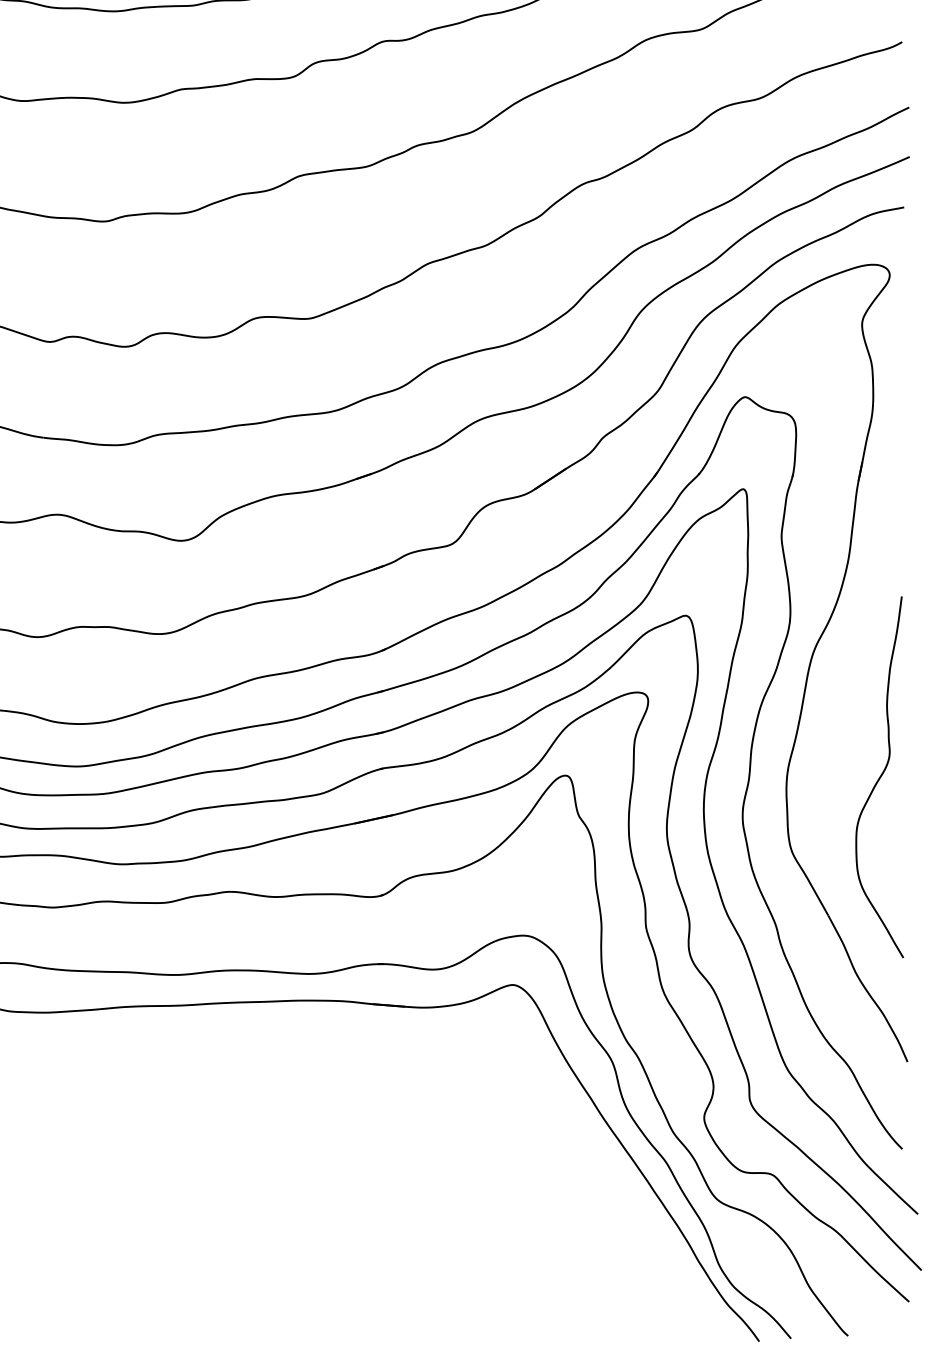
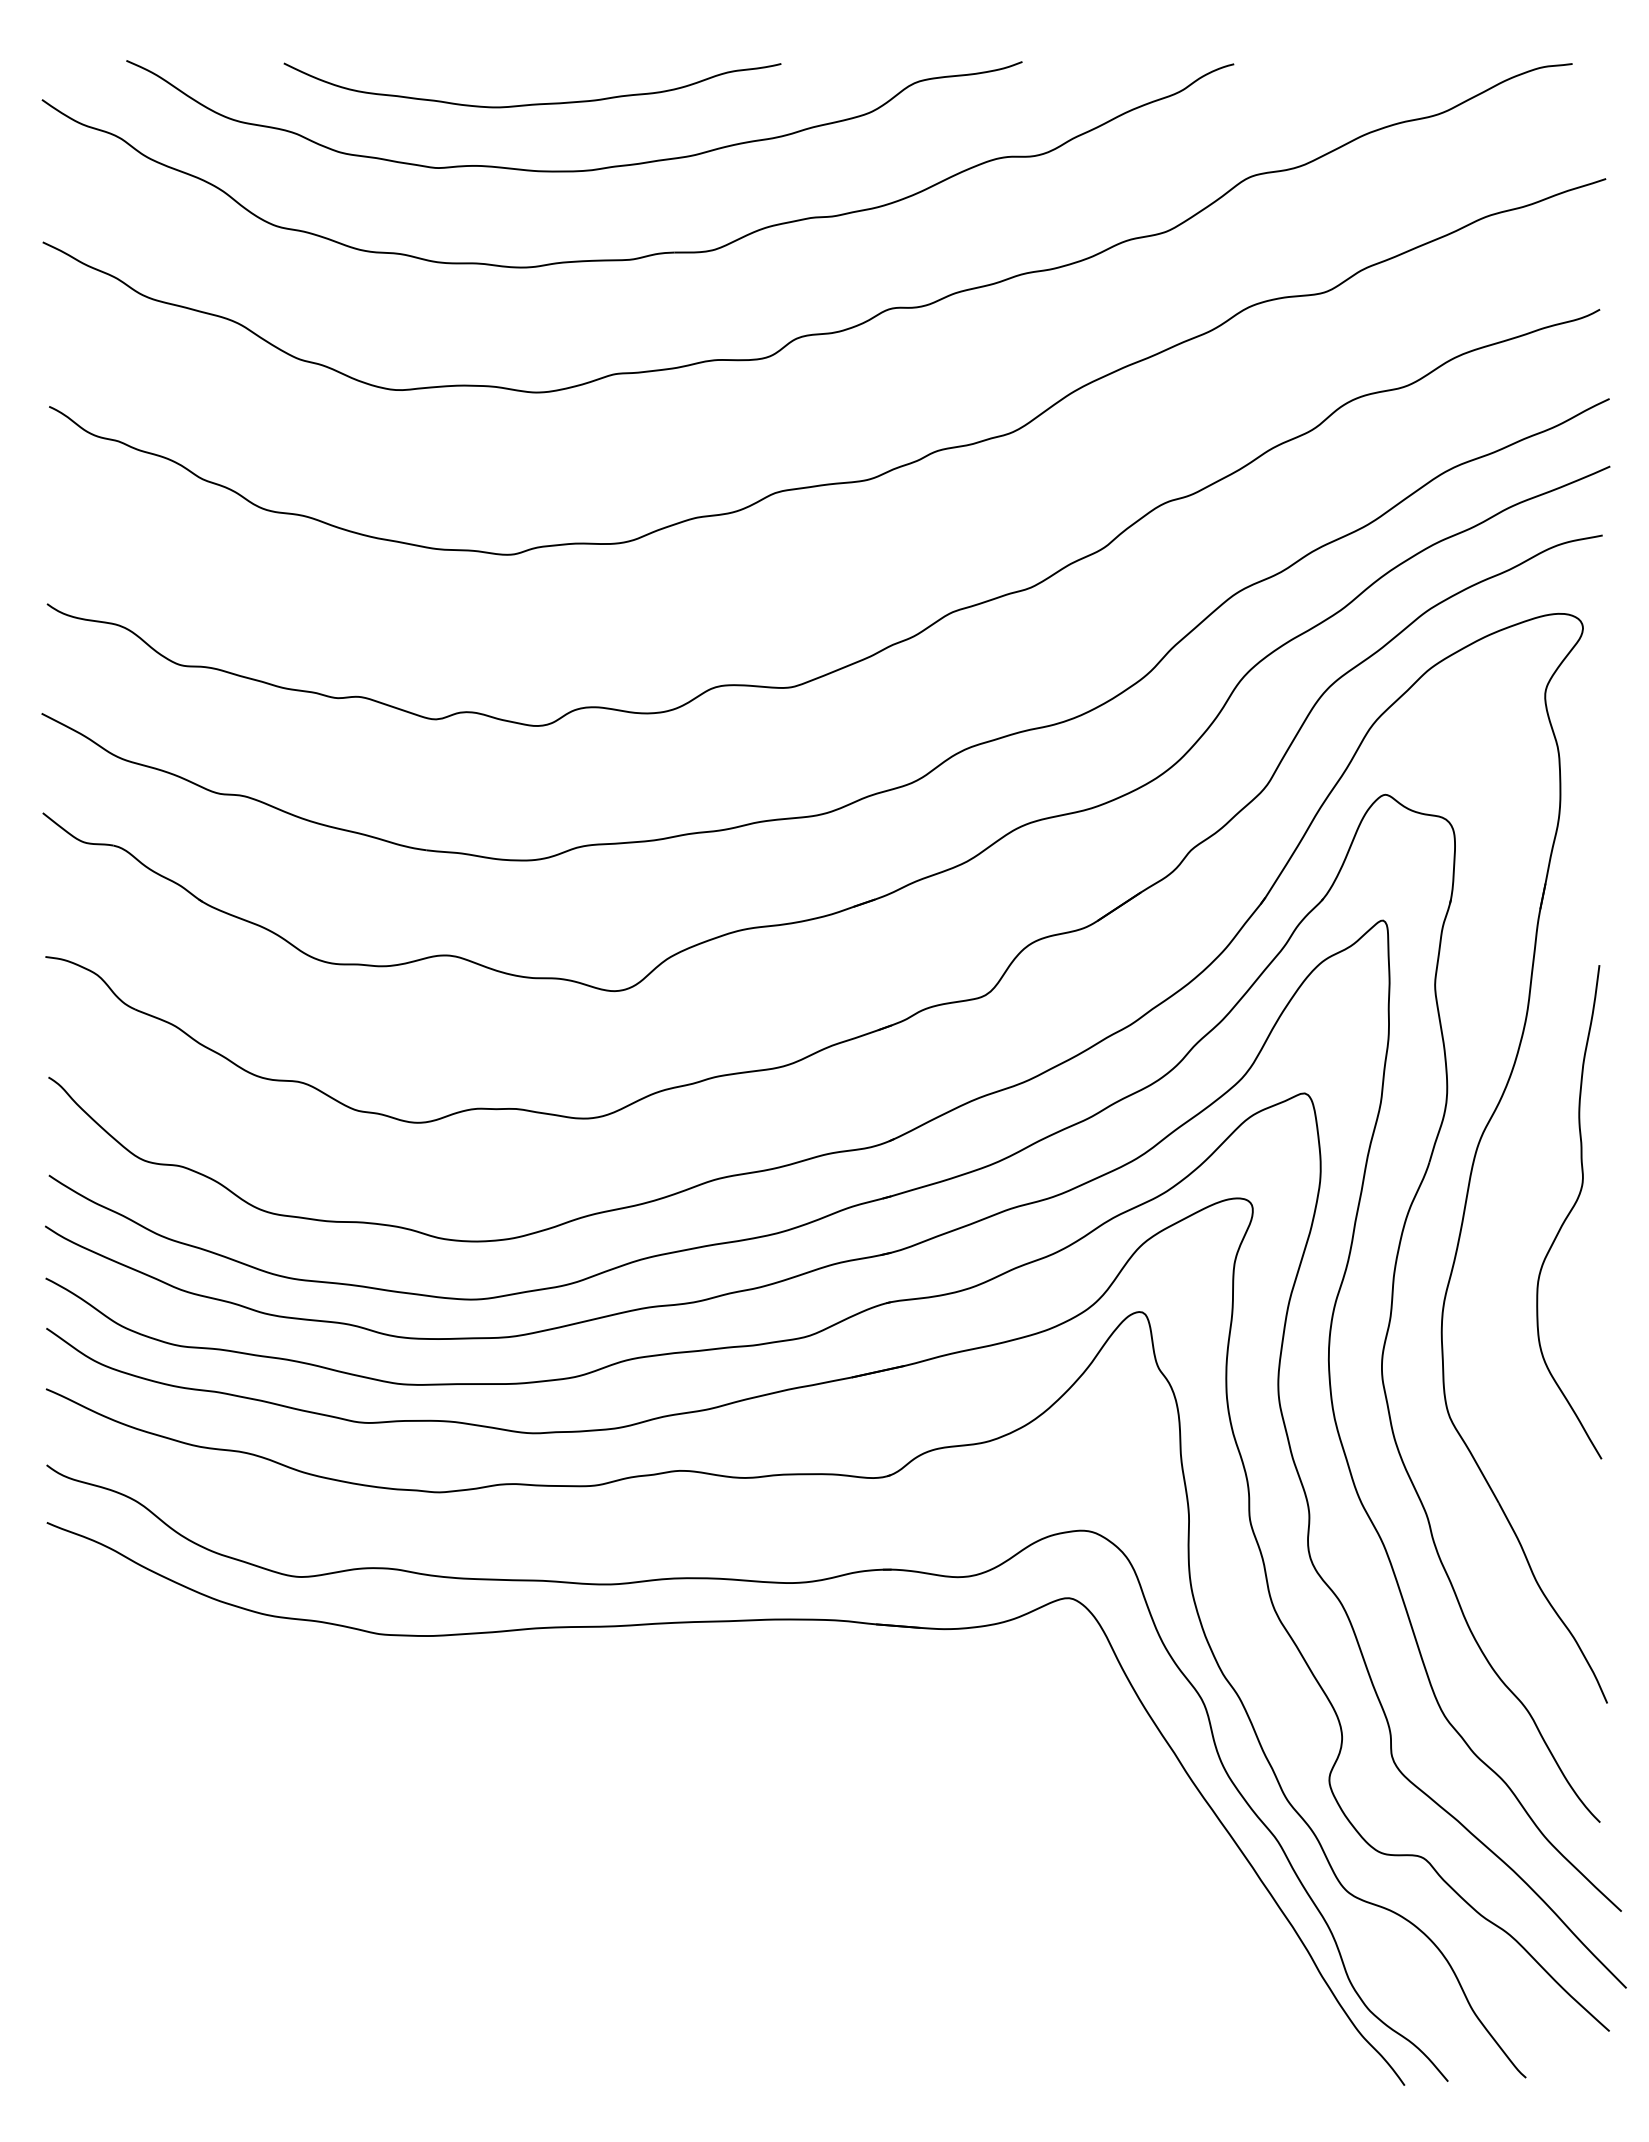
curve: (879, 777) -> (1569, 1212), moved

